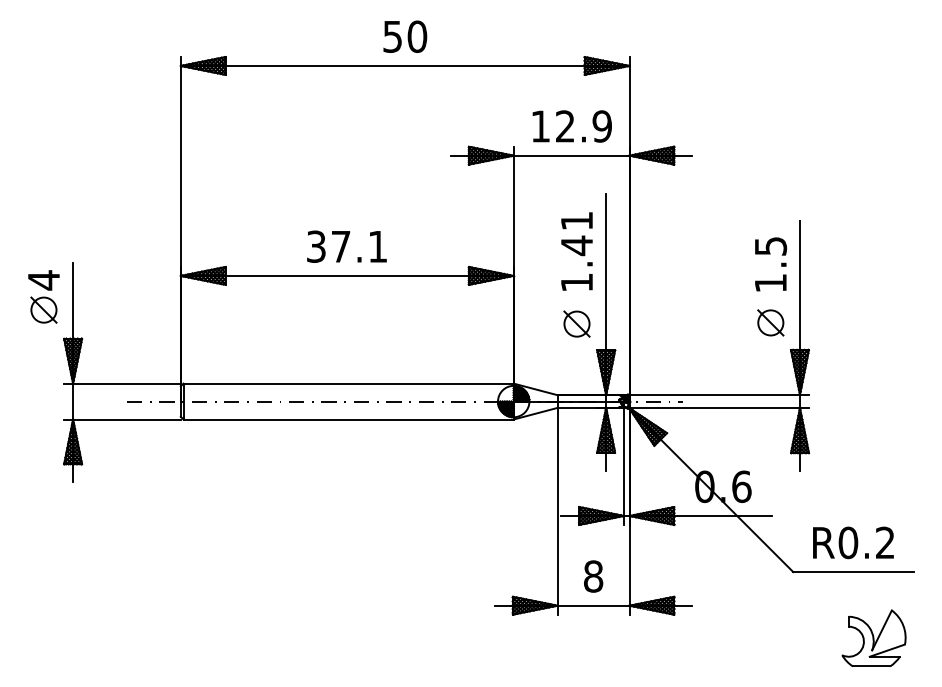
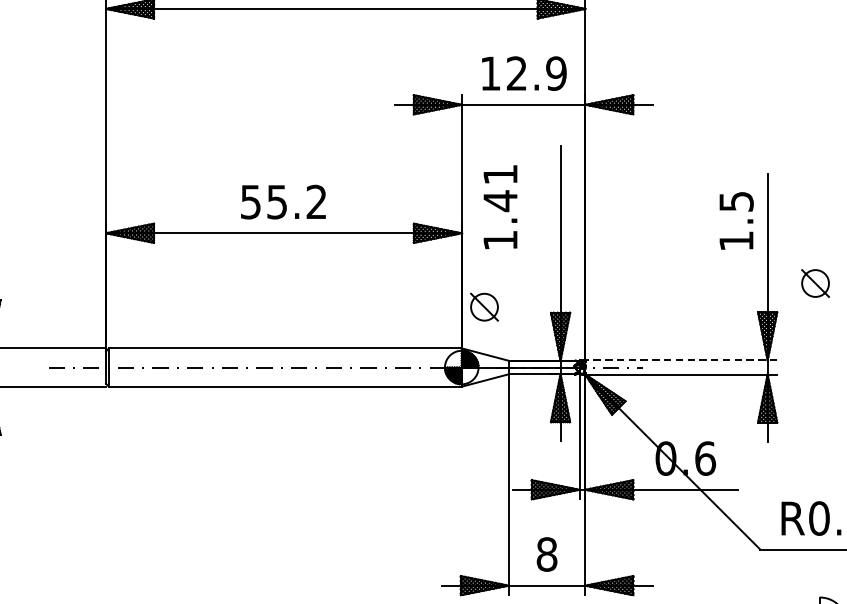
text: (346, 246) -> (283, 201), 37.1 -> 55.2
text: (576, 251) -> (500, 207), moved
part: (770, 322) -> (815, 283), moved
part: (576, 323) -> (483, 306), moved
line: (718, 394) -> (680, 359), solid -> dashed

